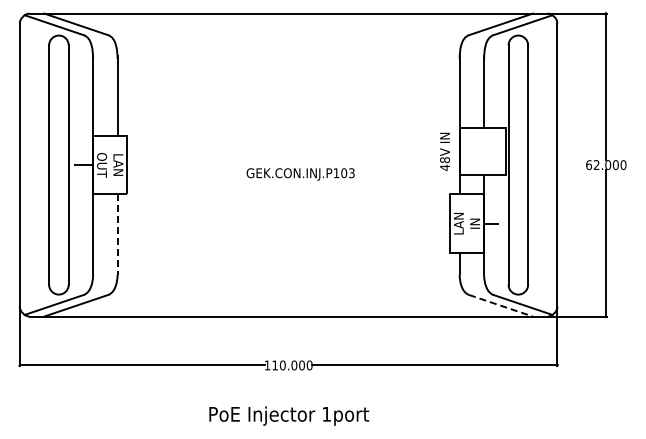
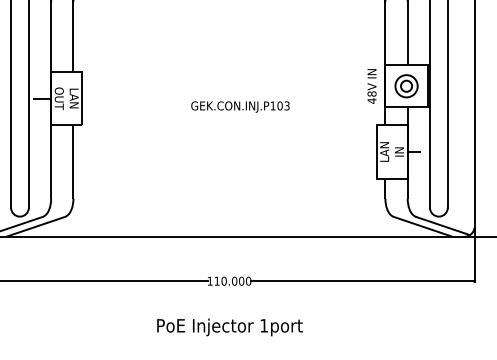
part: (482, 151) -> (406, 86), added
line: (117, 235) -> (73, 162), dashed -> solid
line: (501, 305) -> (423, 226), dashed -> solid

